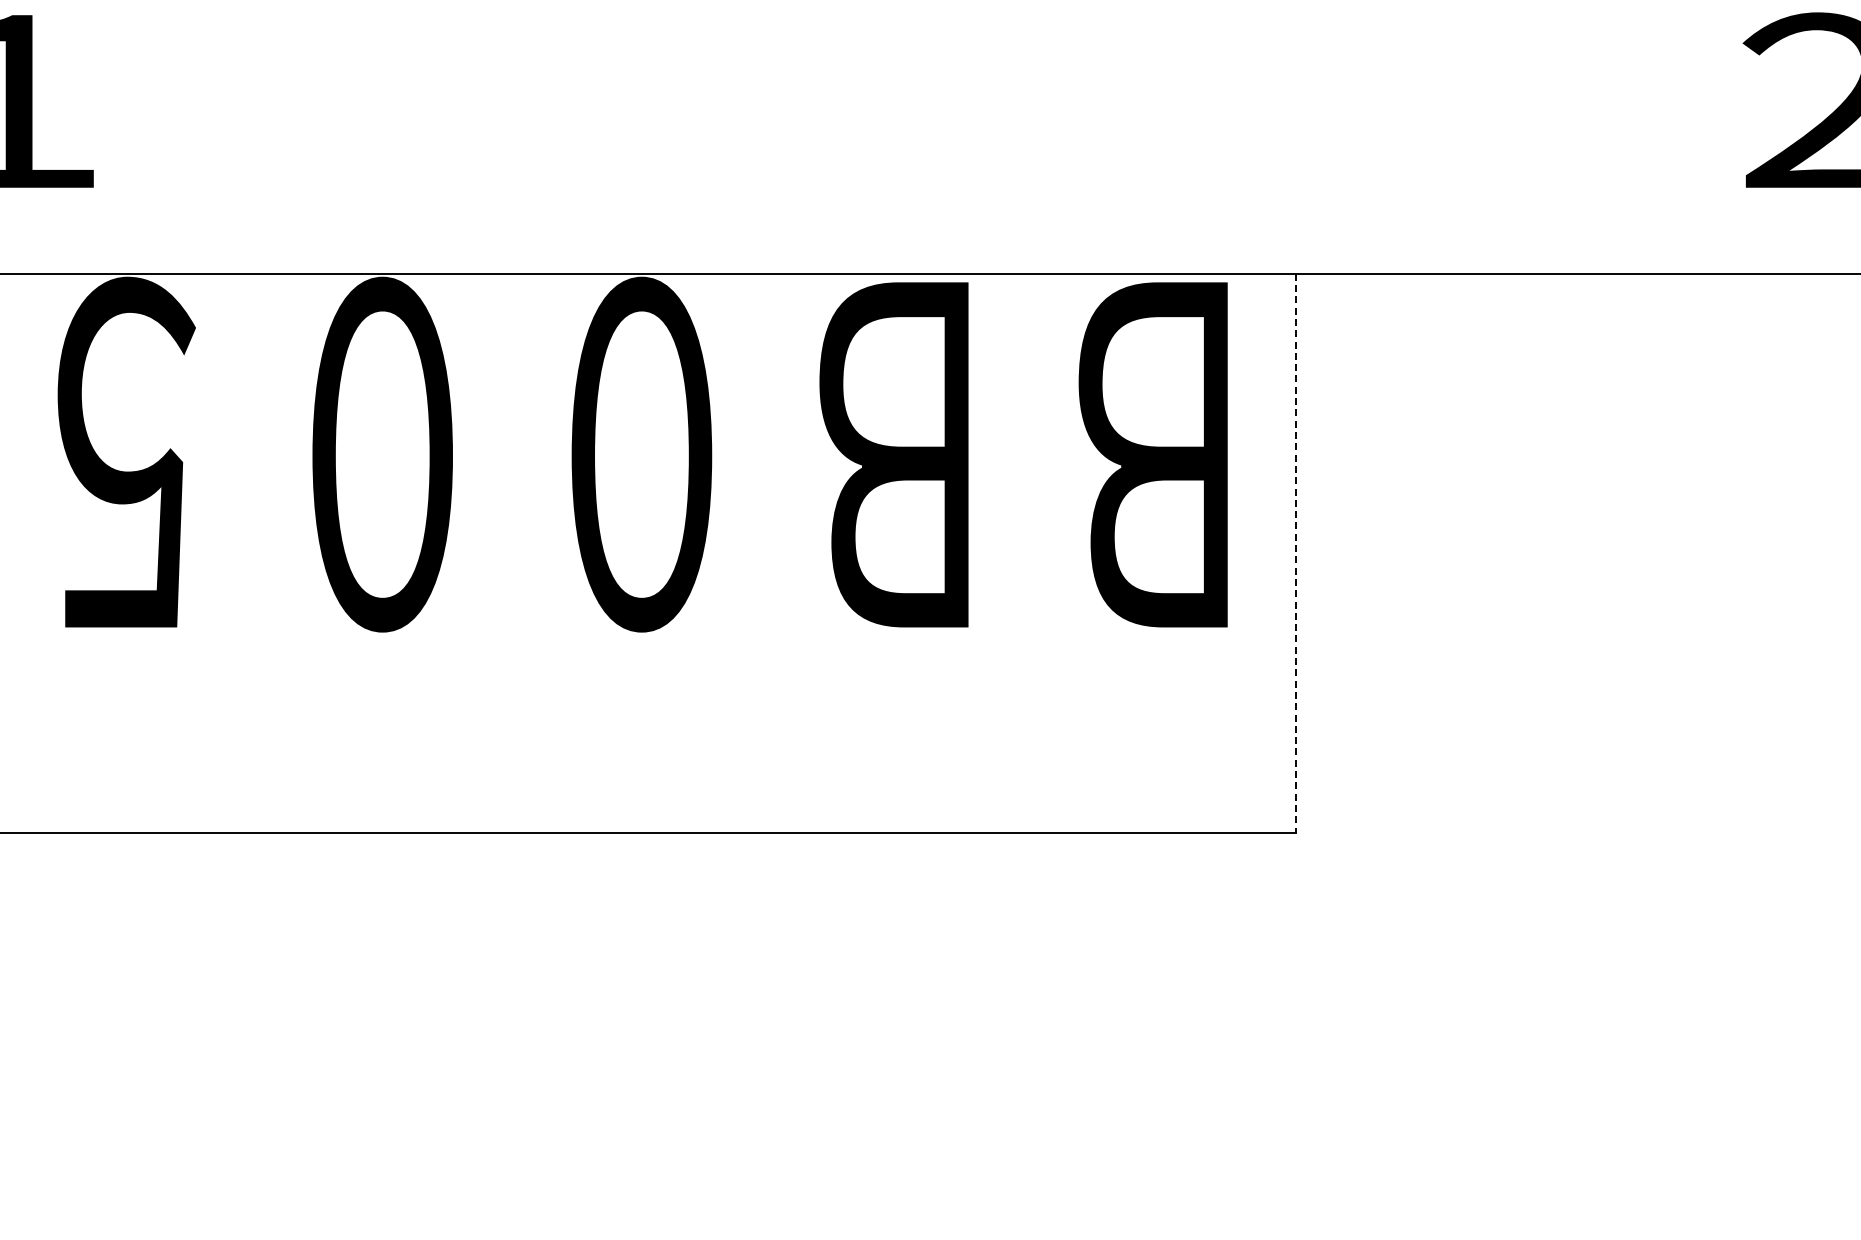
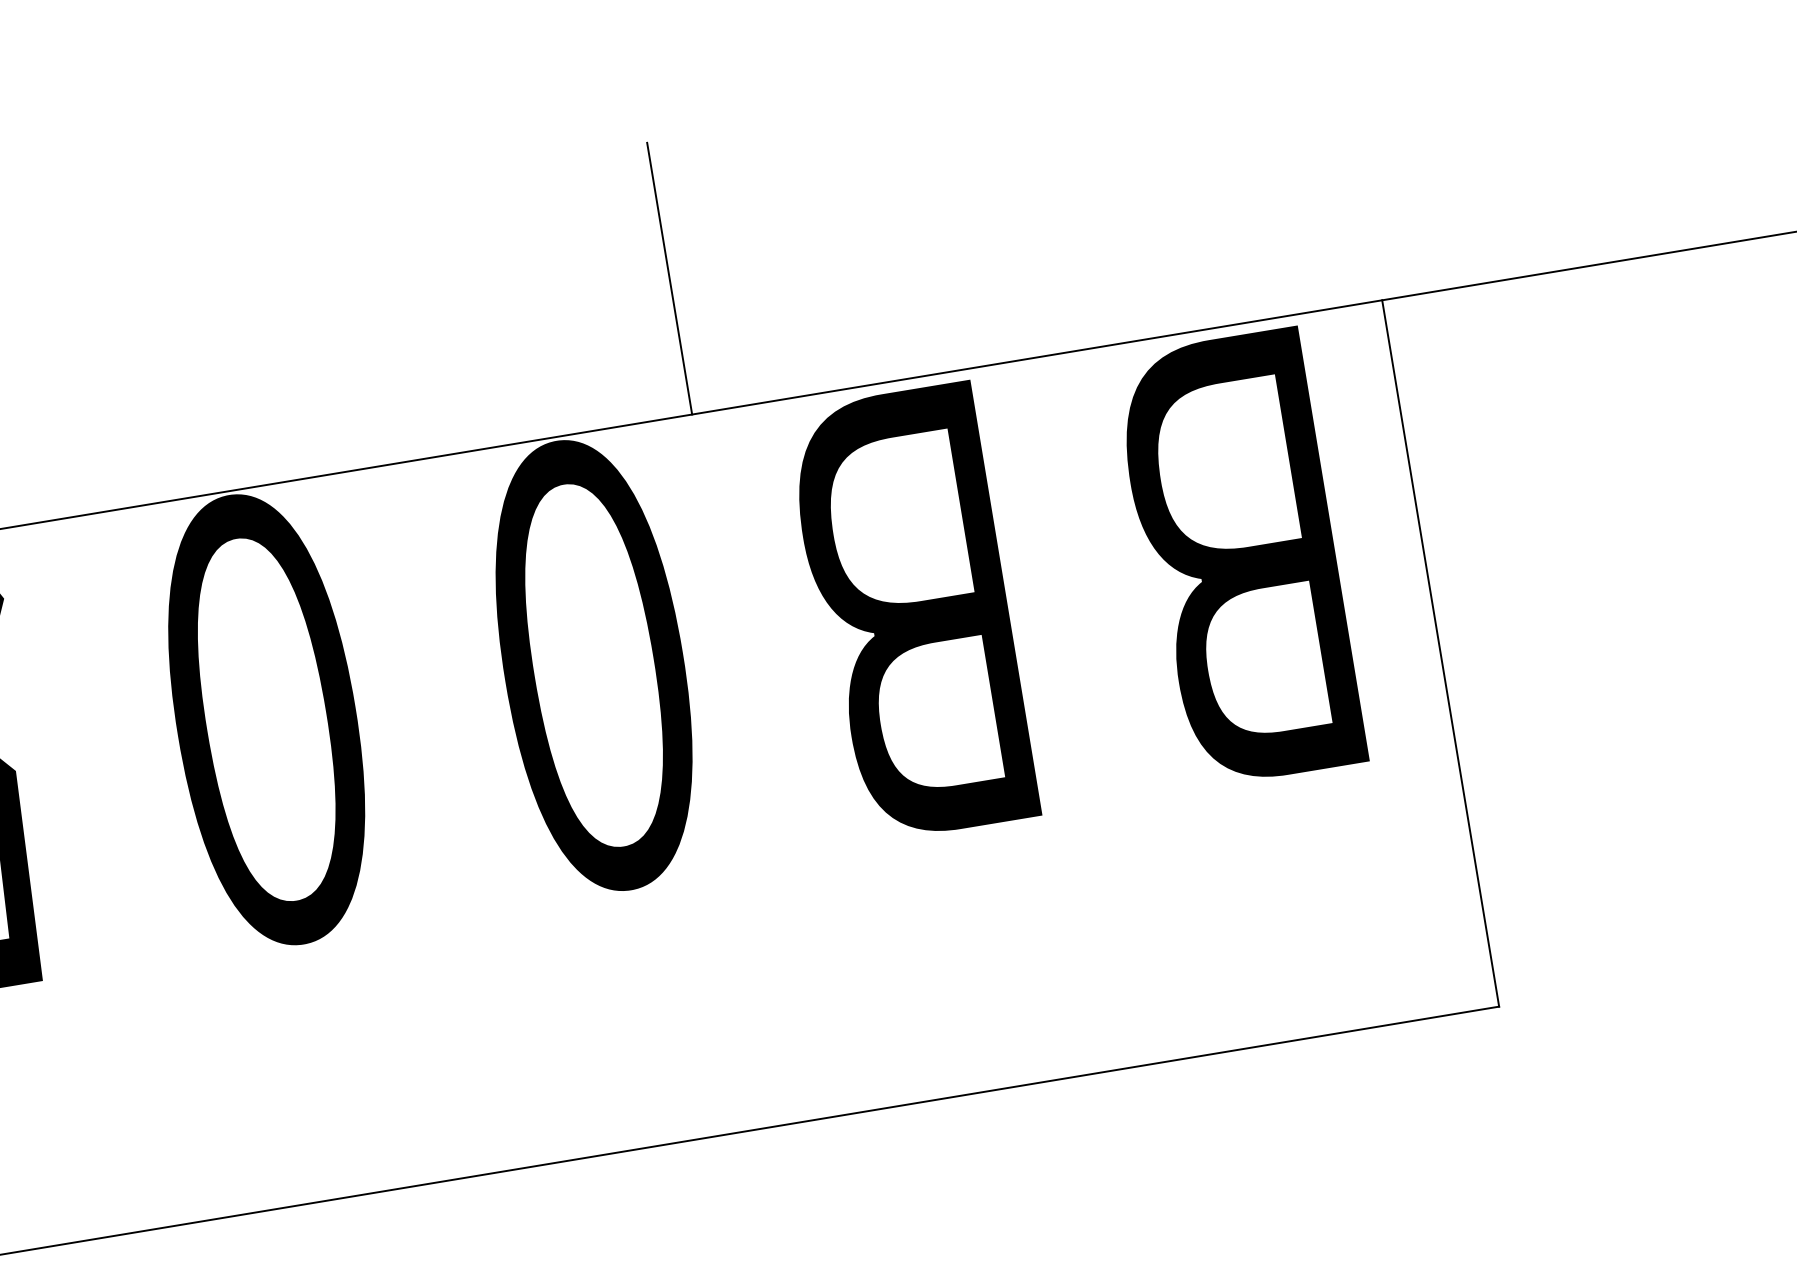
line: (749, 165) -> (669, 277), added
line: (1296, 553) -> (1441, 653), dashed -> solid

